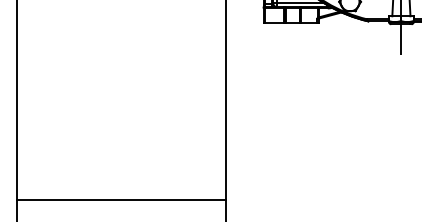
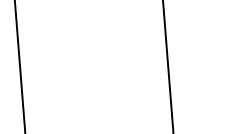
line: (121, 200) -> (98, 122), removed

